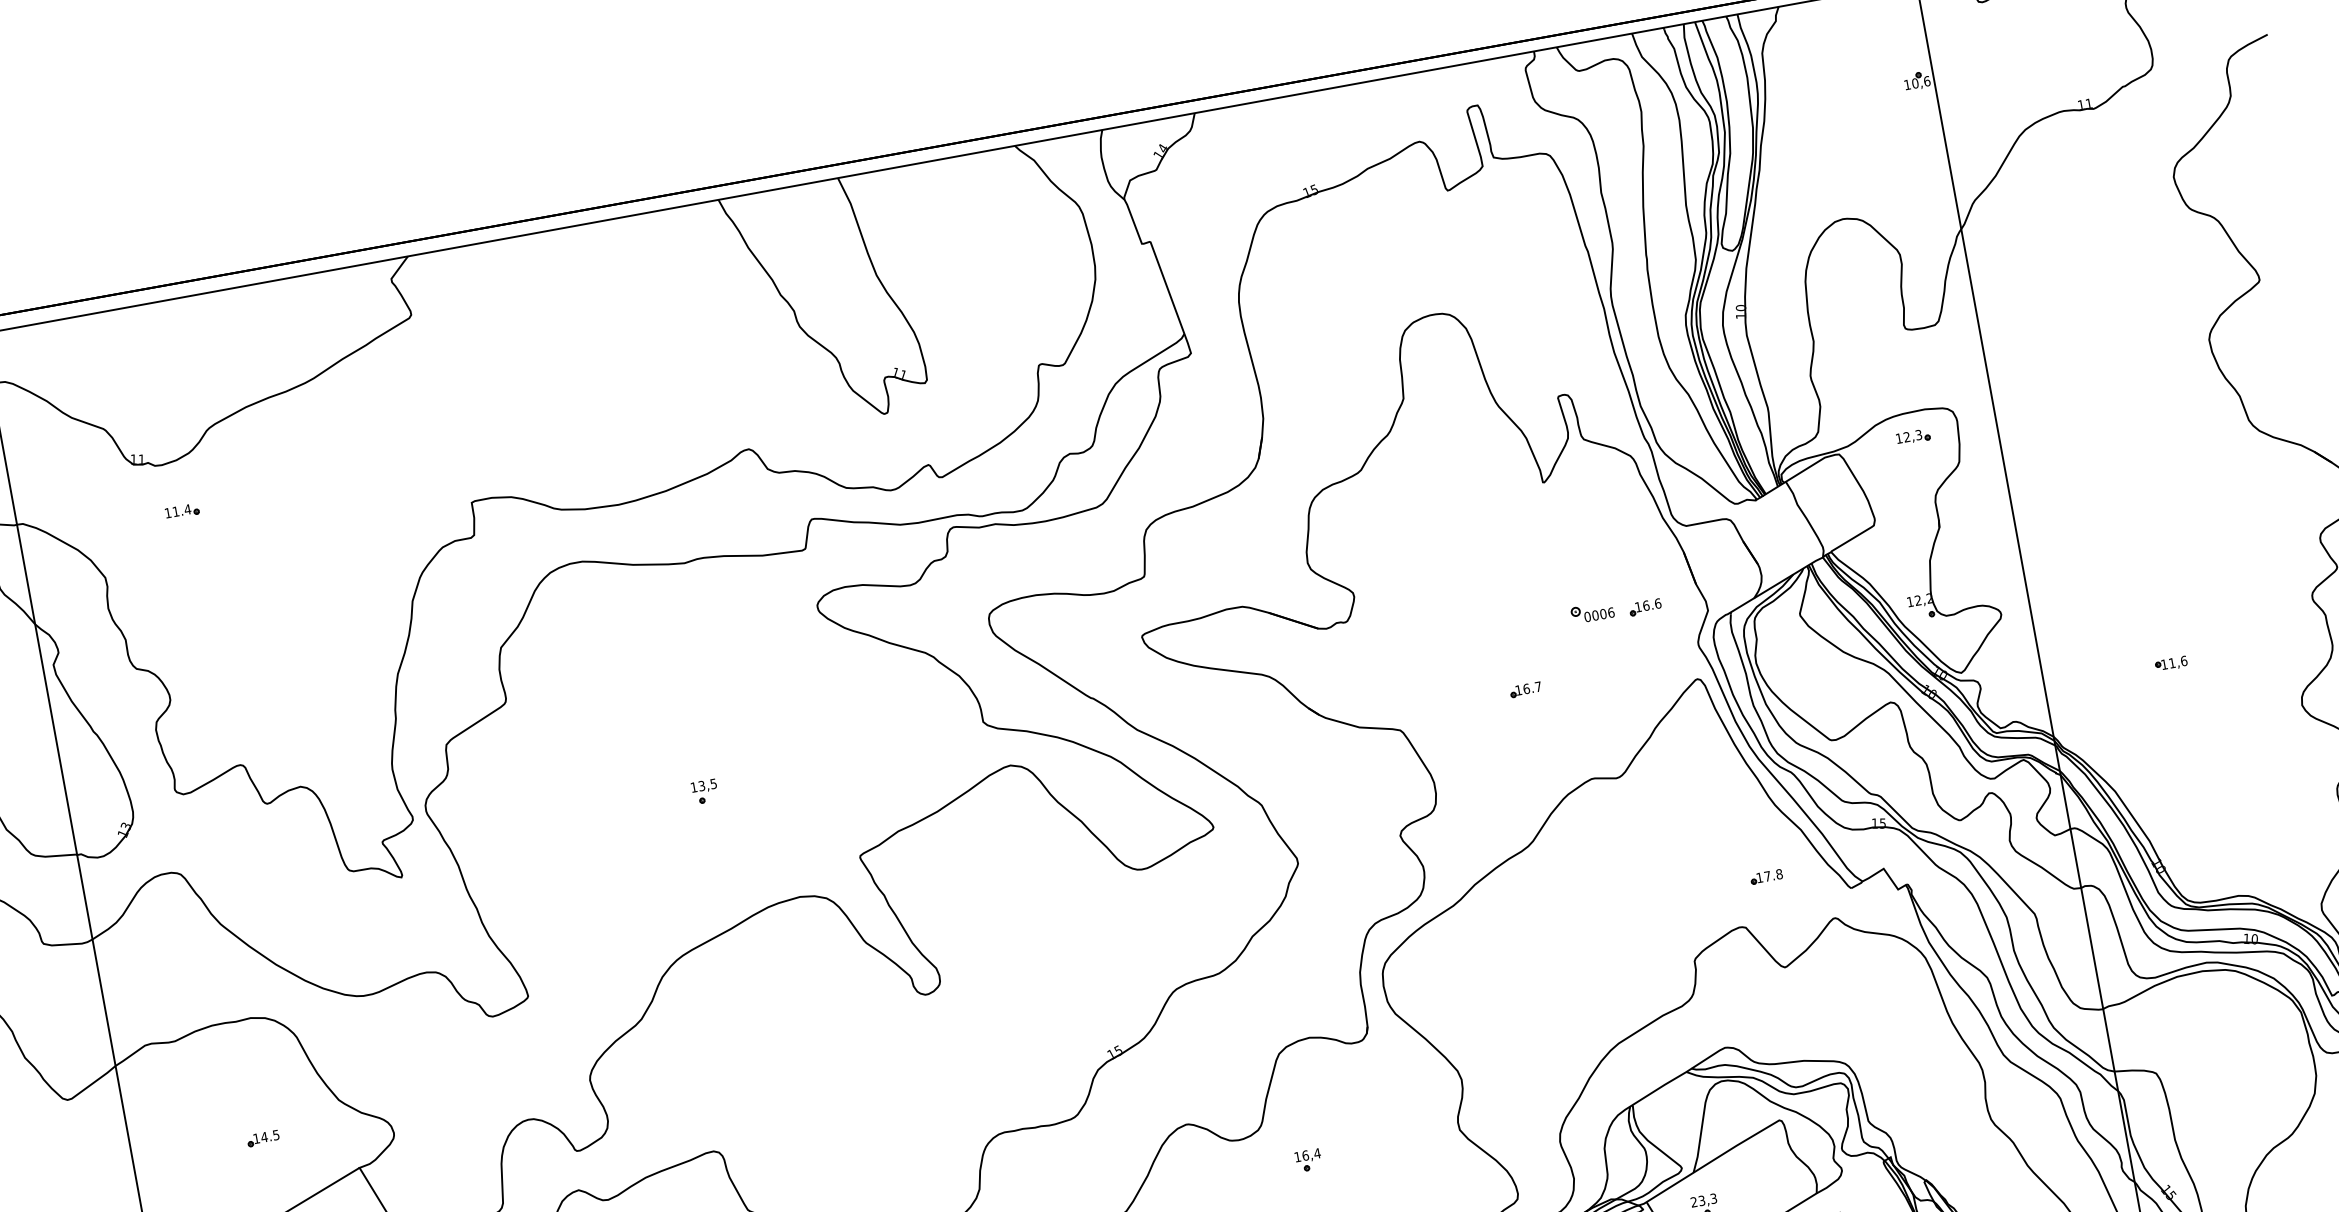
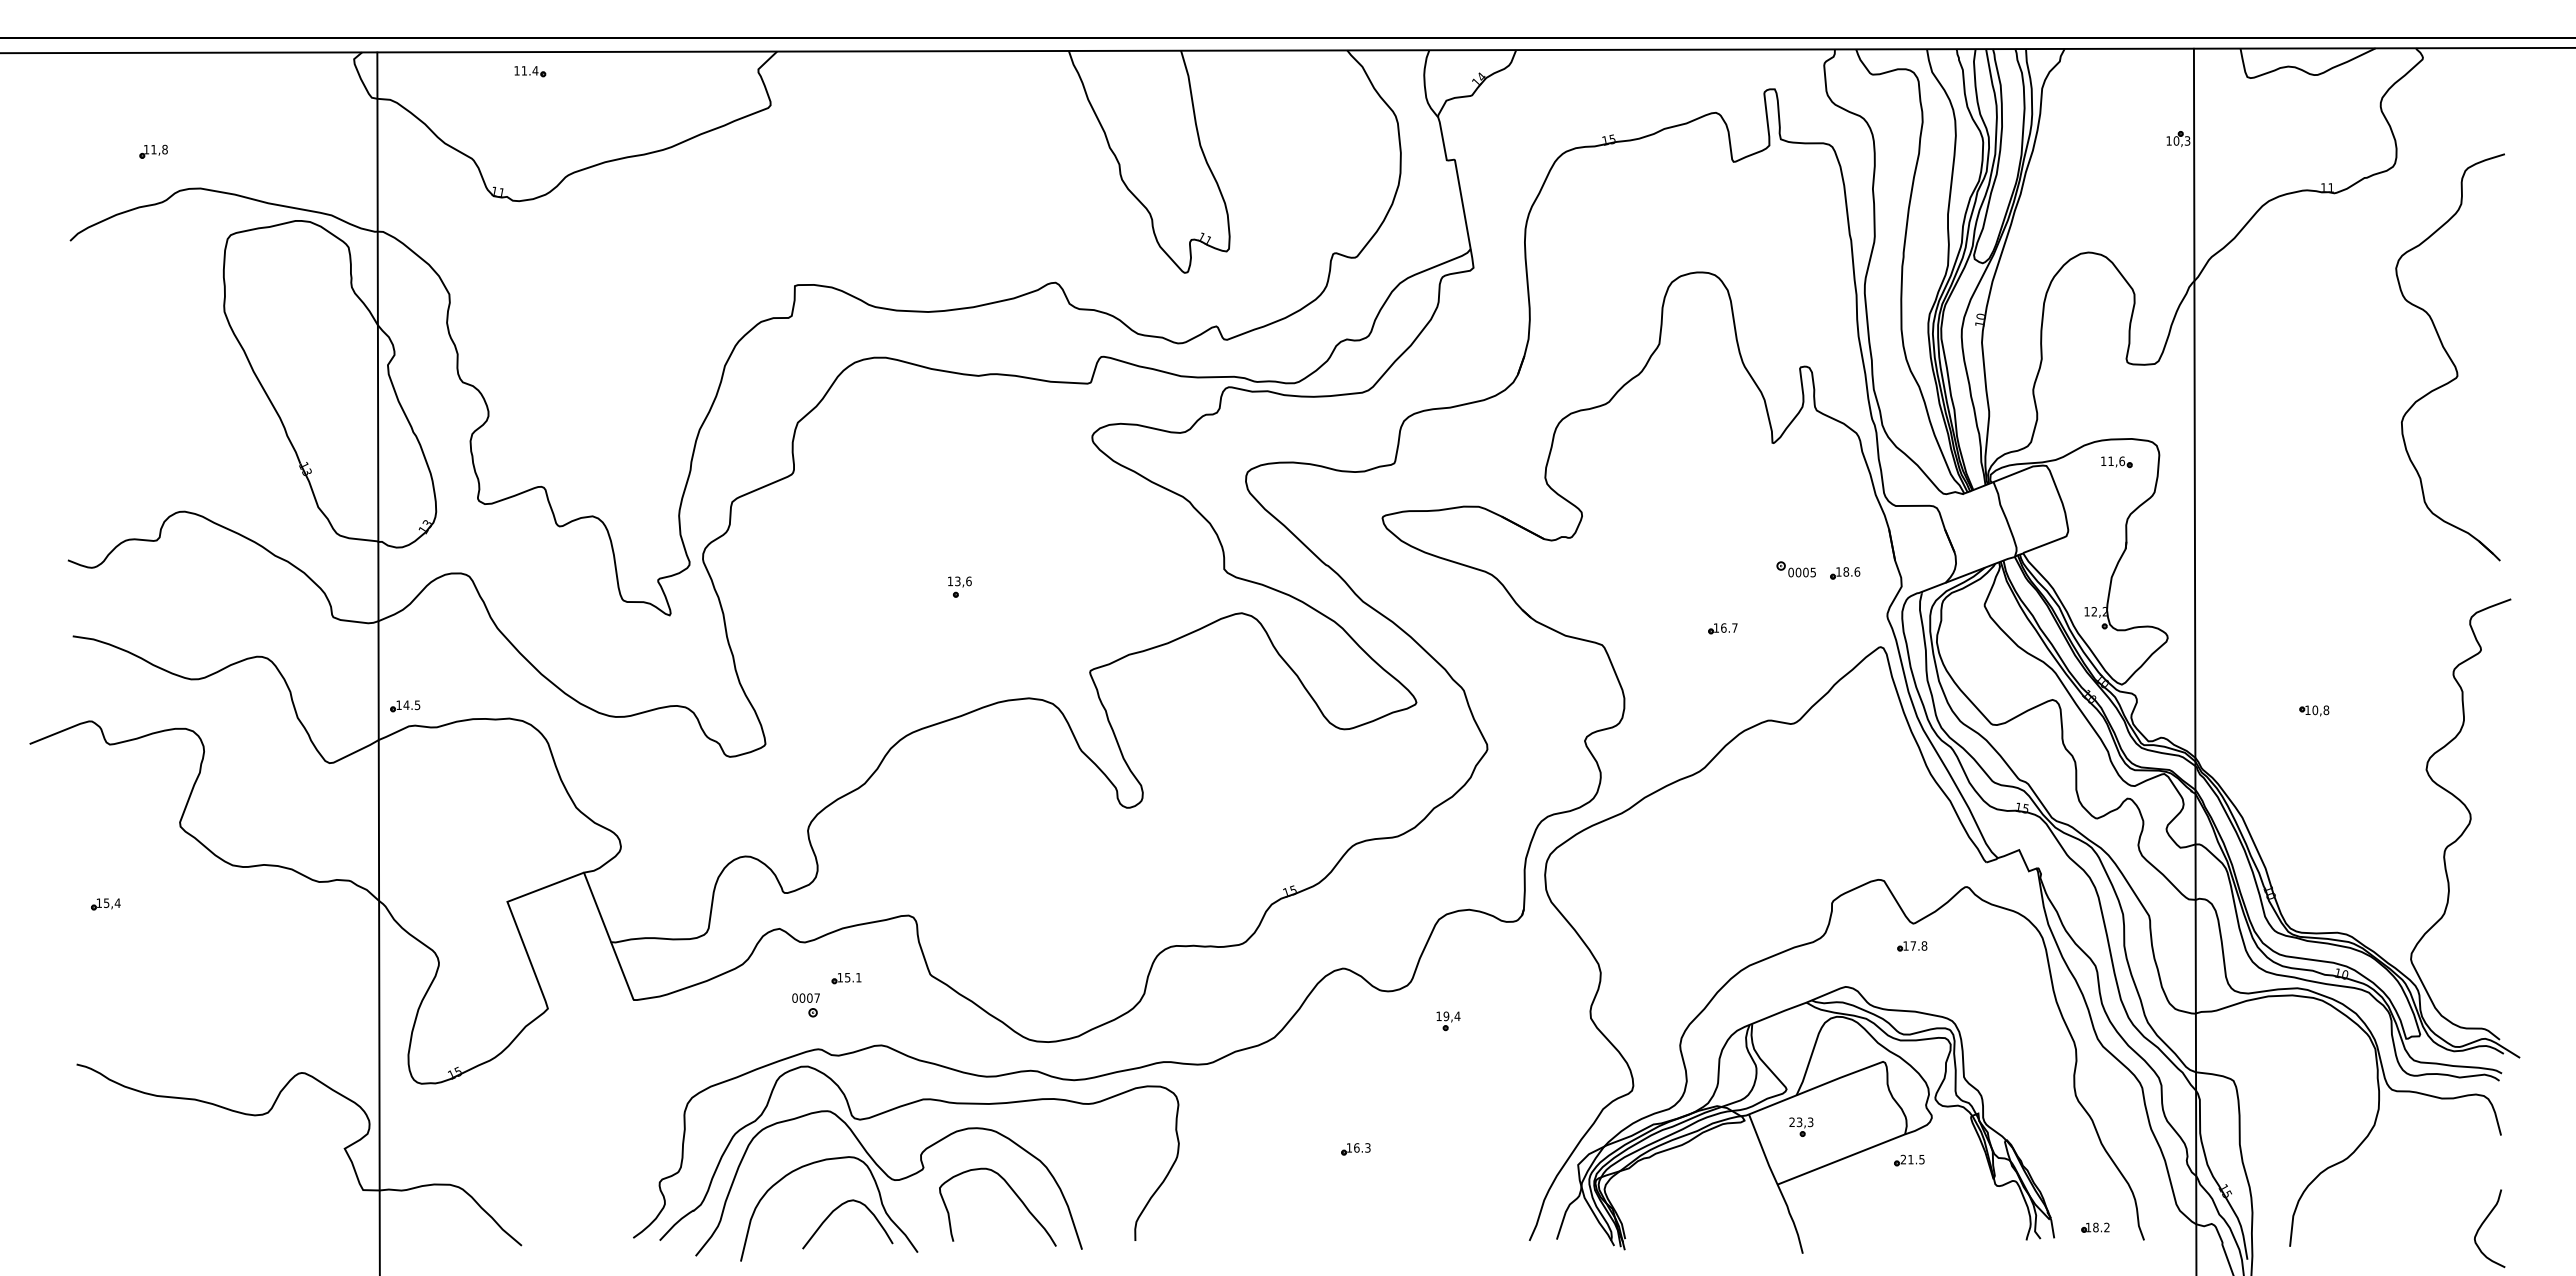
text: (1926, 80) -> (2187, 140), 10,6 -> 10,3
text: (1912, 436) -> (2116, 461), 12,3 -> 11,6
part: (182, 511) -> (530, 71), moved
text: (1646, 605) -> (1846, 571), 16.6 -> 18.6
text: (1611, 612) -> (1813, 572), 0006 -> 0005
text: (2177, 662) -> (2320, 710), 11,6 -> 10,8
text: (713, 784) -> (968, 581), 13,5 -> 13,6
part: (1766, 877) -> (1912, 946), moved
part: (263, 1138) -> (405, 706), moved
text: (1305, 1155) -> (1446, 1016), 16,4 -> 19,4

